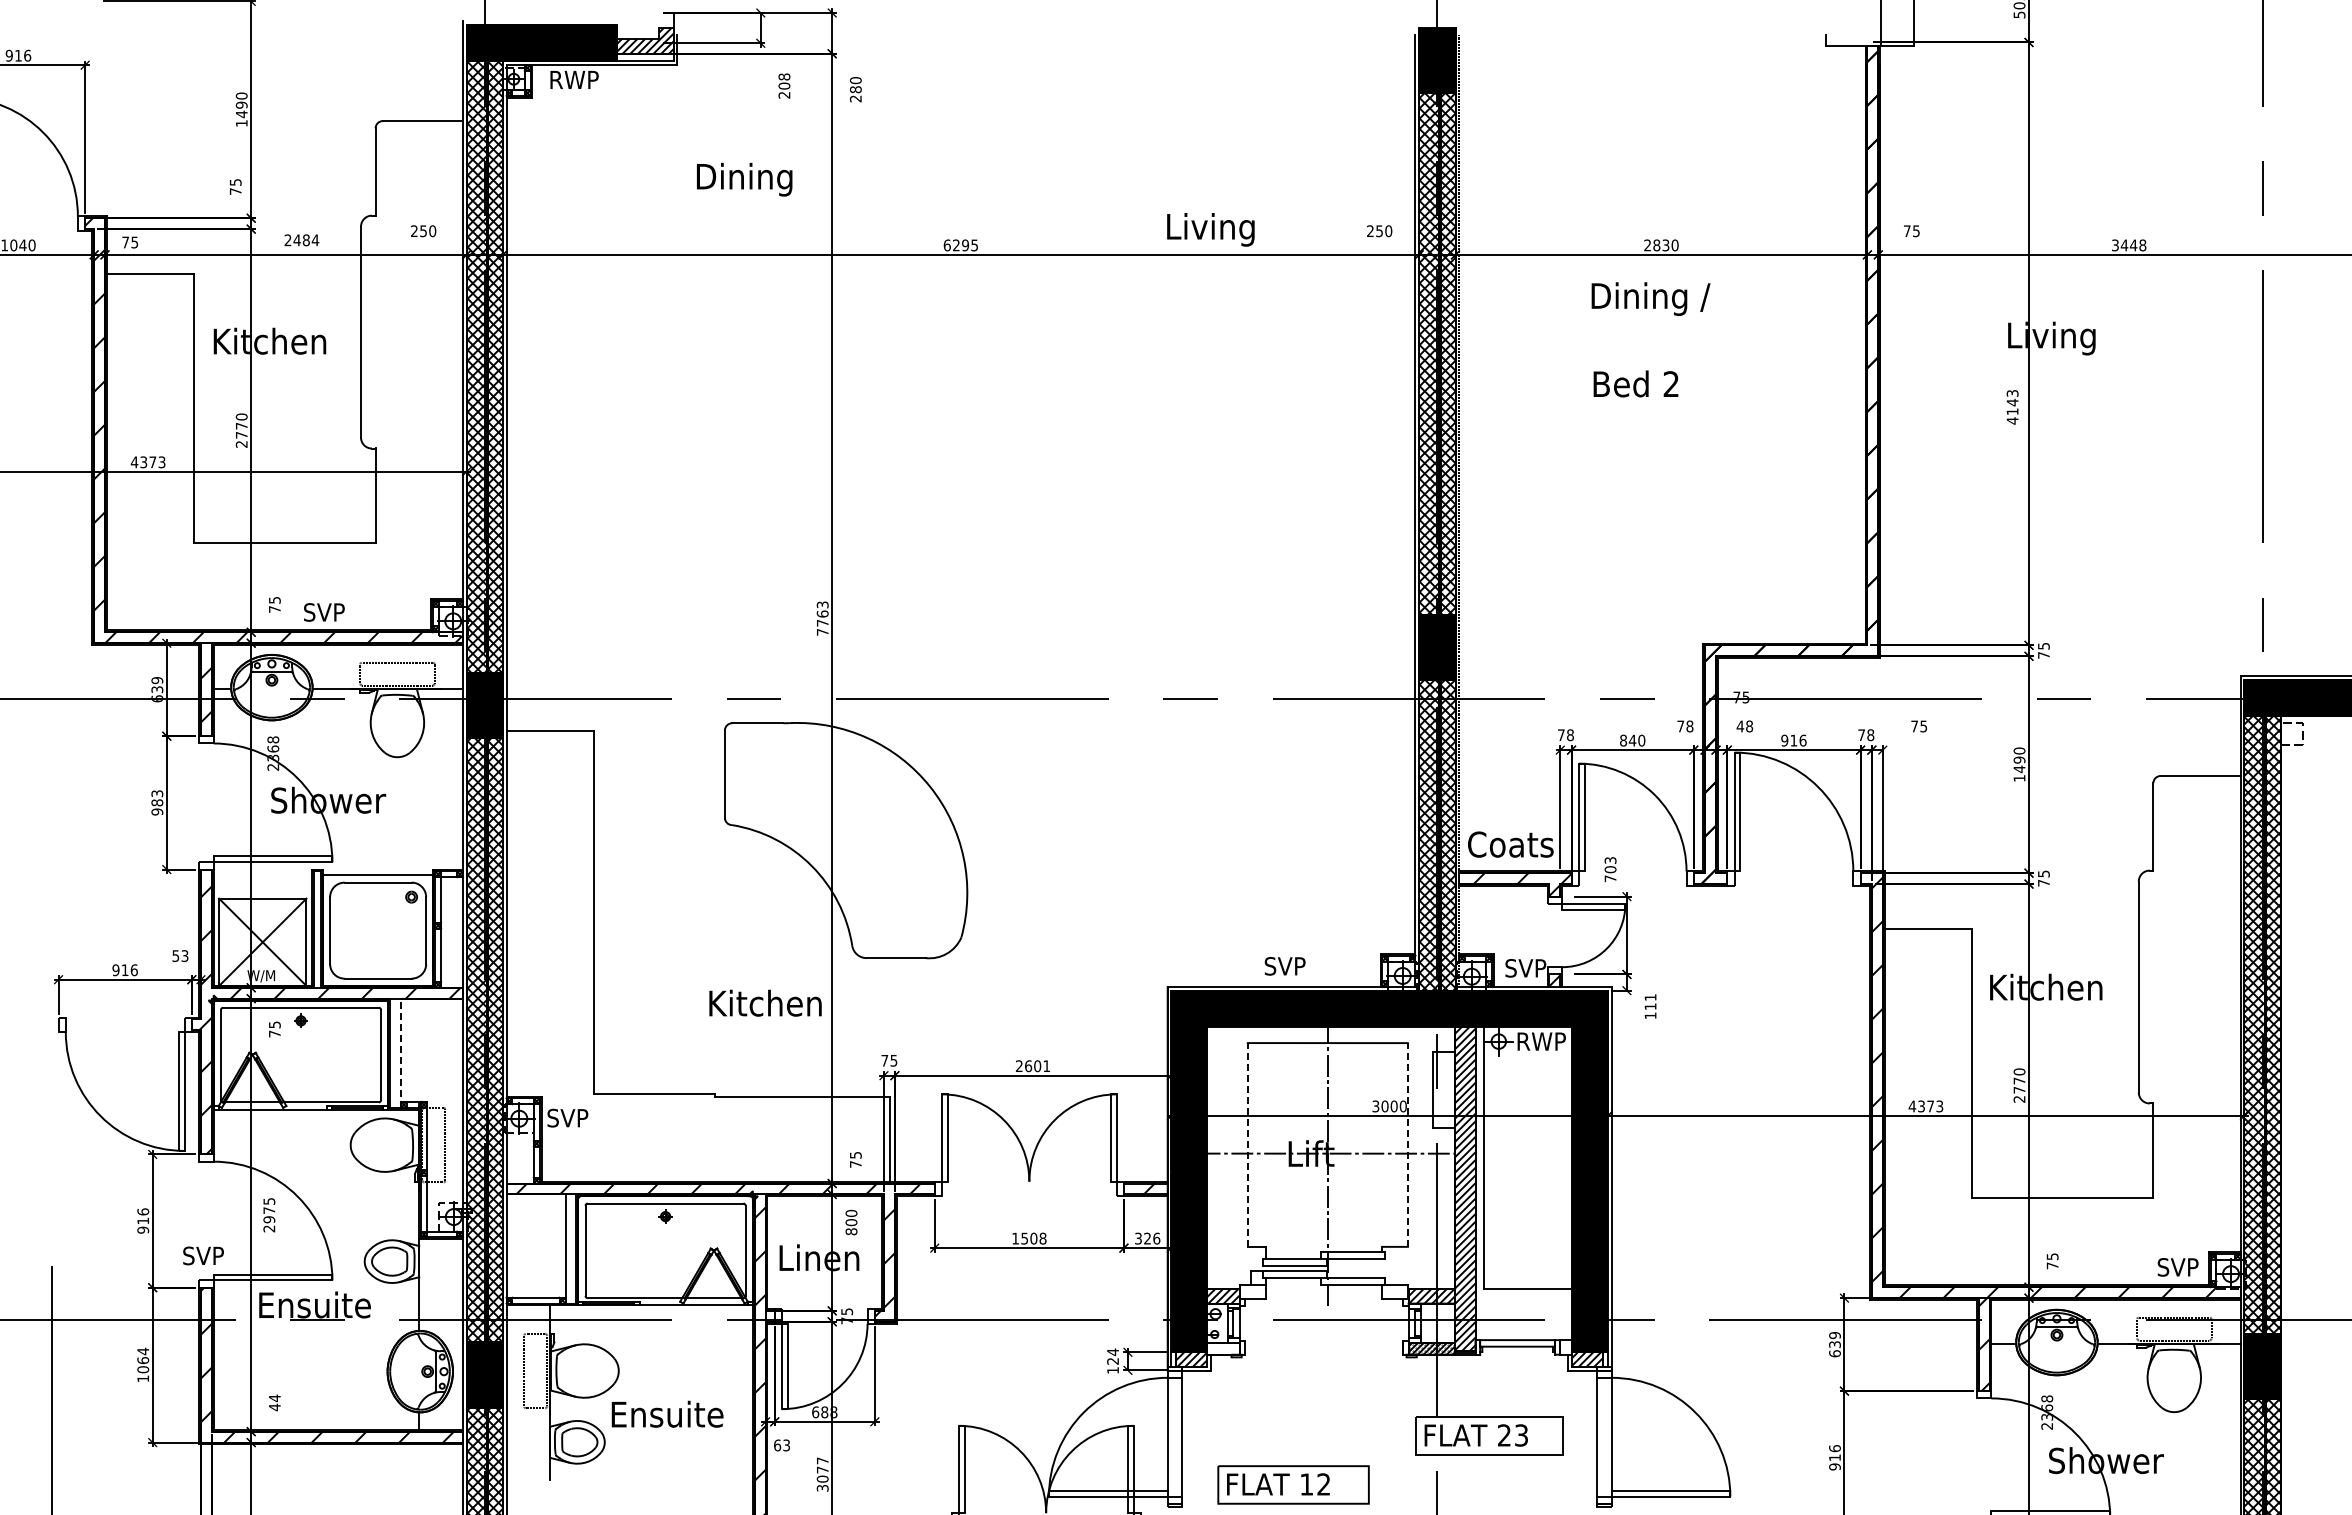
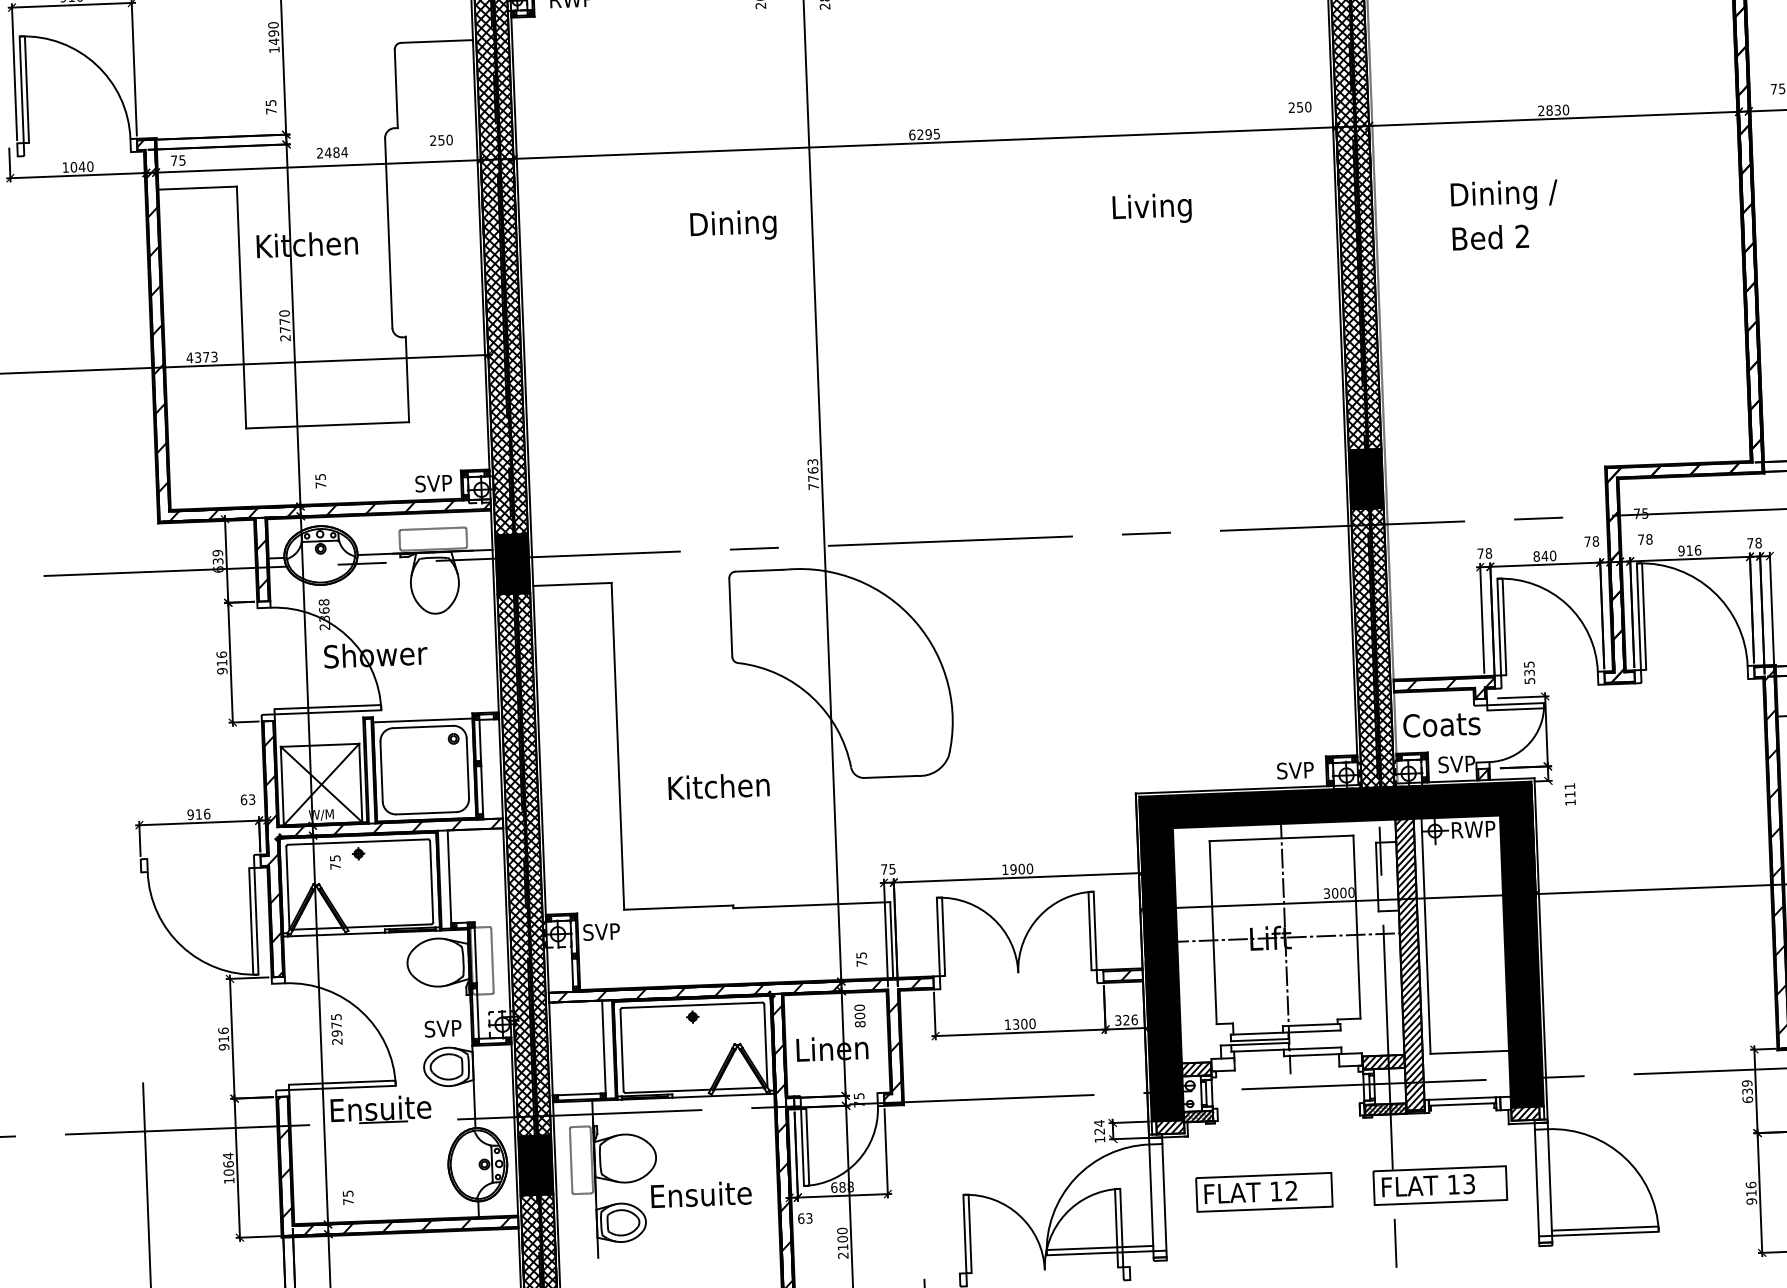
text: (744, 179) -> (733, 225), moved
text: (1210, 229) -> (1151, 208), moved
text: (1650, 298) -> (1503, 195), moved
text: (1635, 383) -> (1490, 237), moved
text: (324, 612) -> (433, 483), moved
text: (1740, 726) -> (1641, 539), 48 -> 78
text: (157, 798) -> (222, 659), 983 -> 916
text: (1510, 844) -> (1441, 724), moved
text: (1610, 869) -> (1529, 672), 703 -> 535
text: (175, 955) -> (243, 799), 53 -> 63
text: (1284, 966) -> (1294, 770), moved
text: (765, 1002) -> (718, 785), moved
line: (401, 1053) -> (449, 879), dashed -> solid
text: (1032, 1066) -> (1017, 869), 2601 -> 1900
line: (1247, 1144) -> (1212, 932), dashed -> solid
line: (1407, 1145) -> (1356, 927), dashed -> solid
text: (1033, 1238) -> (1023, 1024), 1508 -> 1300
text: (203, 1255) -> (443, 1028), moved
hatch: (1223, 1348) -> (1198, 1116), added
text: (274, 1402) -> (347, 1197), 44 -> 75
text: (1504, 1435) -> (1453, 1184), 23 -> 13
text: (822, 1474) -> (842, 1243), 3077 -> 2100
part: (1293, 1484) -> (1264, 1191), moved

